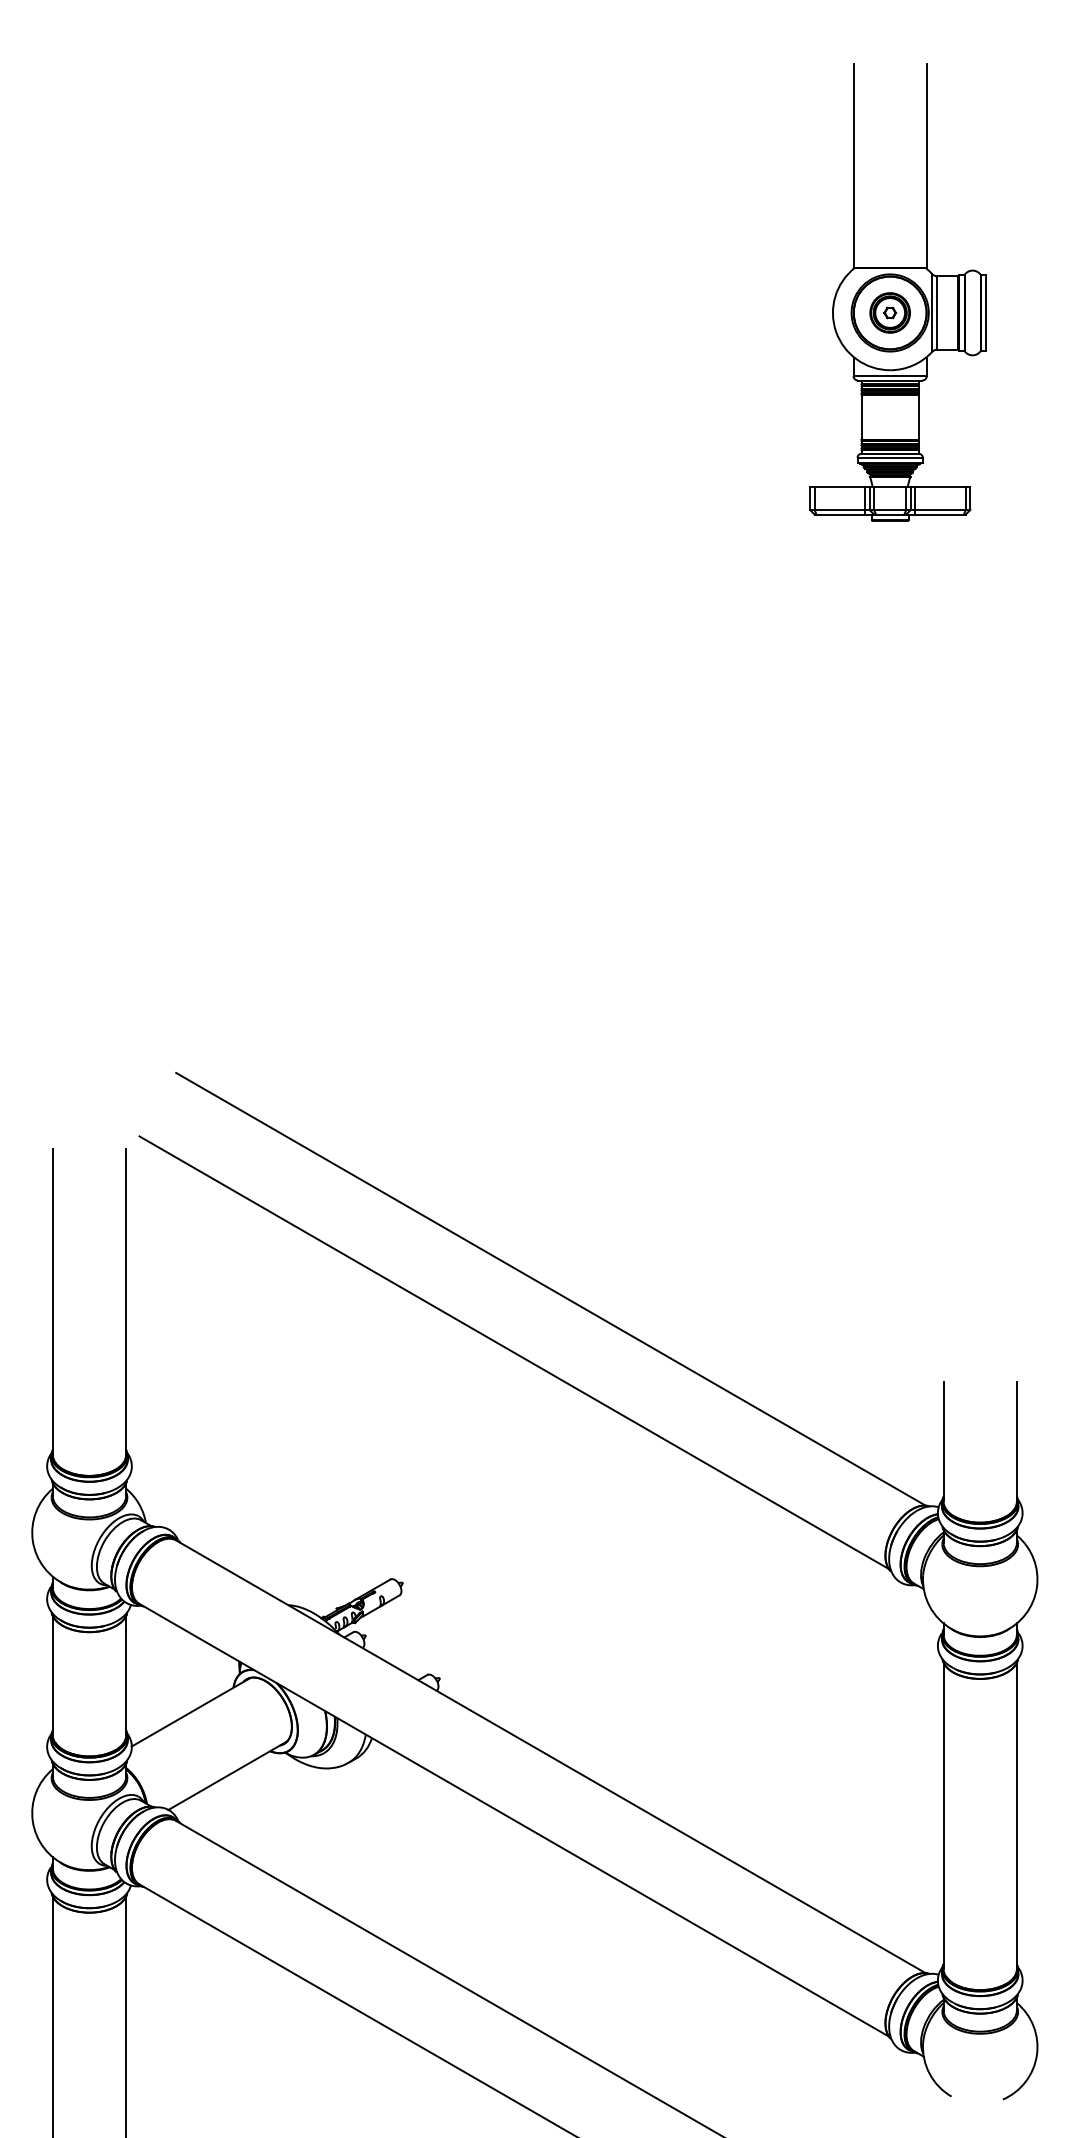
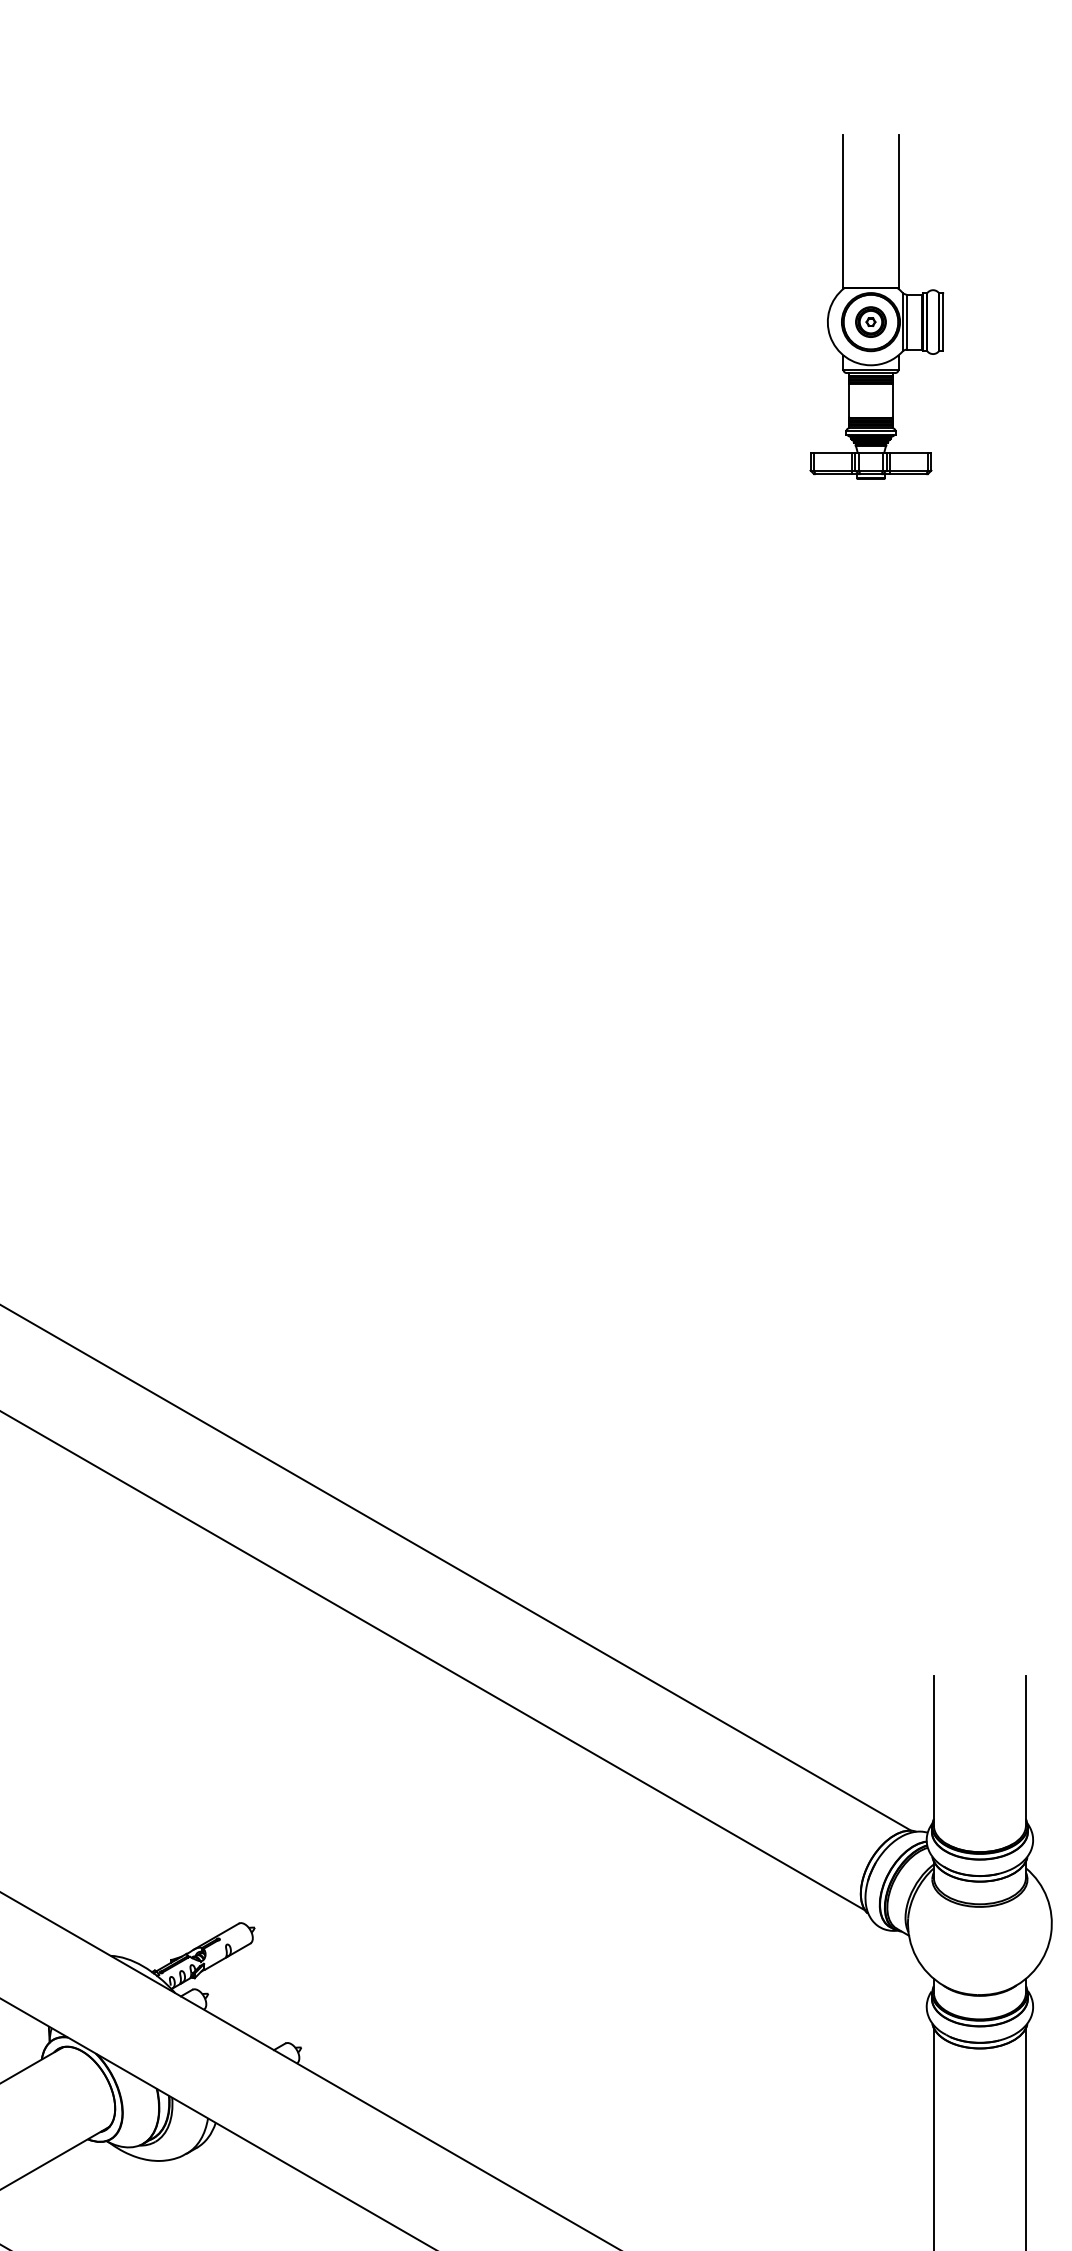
part: (898, 292) -> (877, 306), size x0.6

